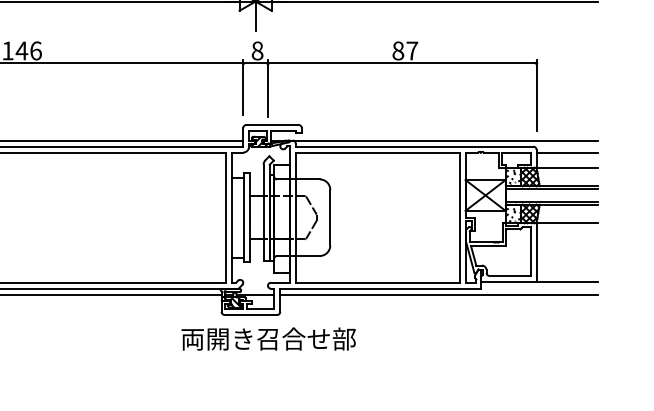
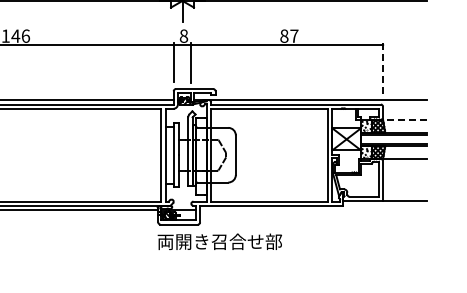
line: (537, 94) -> (383, 67), solid -> dashed
line: (568, 153) -> (405, 109), removed
line: (566, 167) -> (404, 119), solid -> dashed
line: (439, 295) -> (313, 210), removed
text: (268, 338) -> (219, 241), moved

